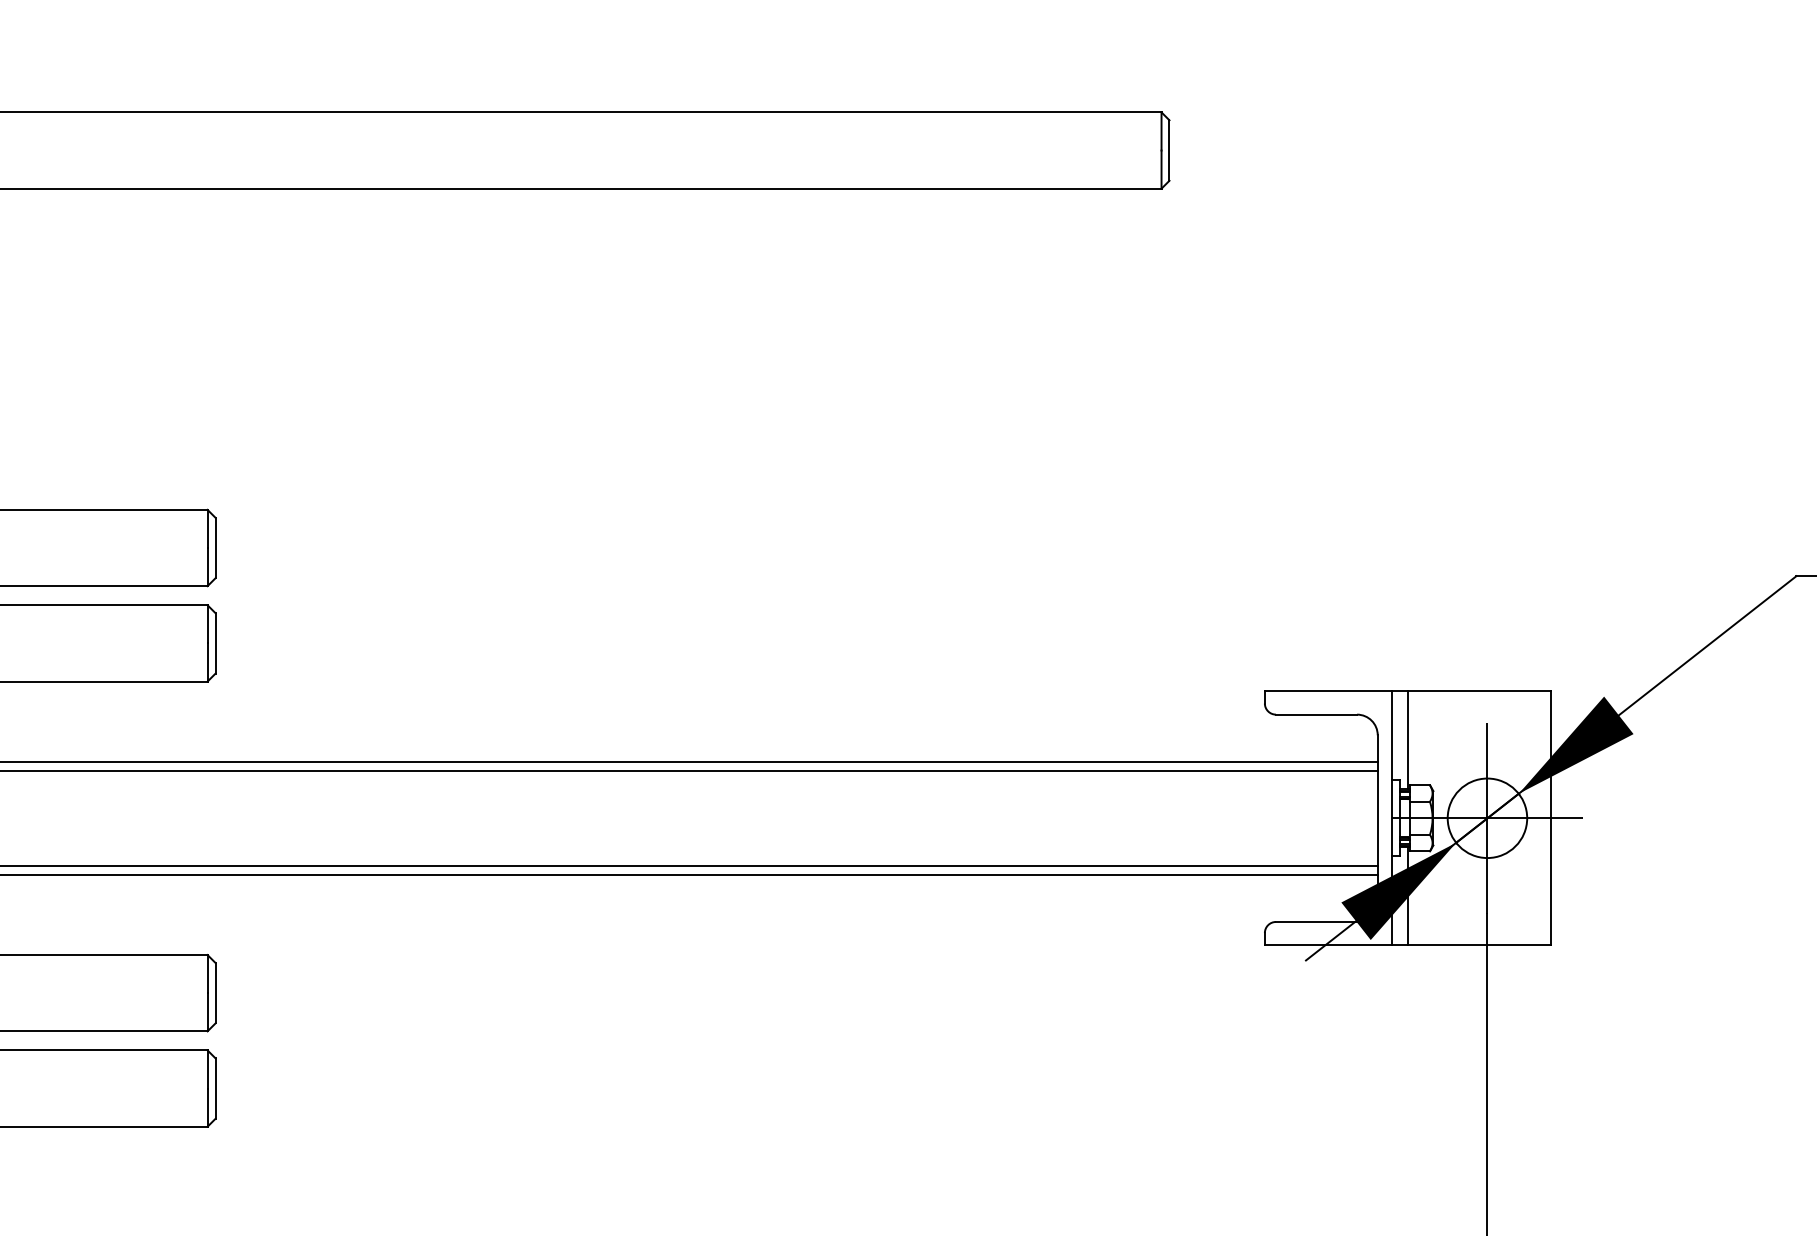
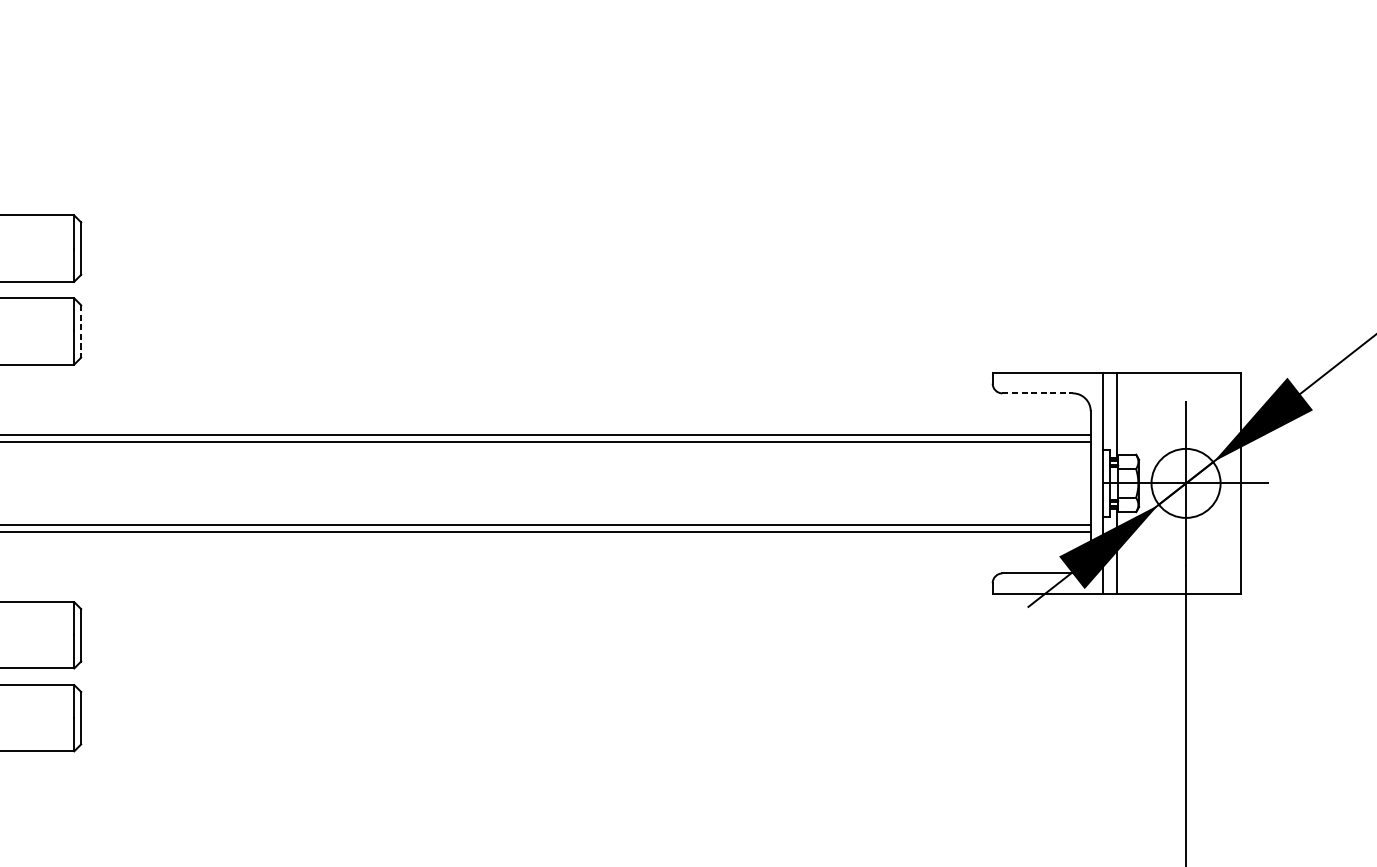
line: (215, 643) -> (81, 331), solid -> dashed
line: (1316, 714) -> (1037, 393), solid -> dashed

